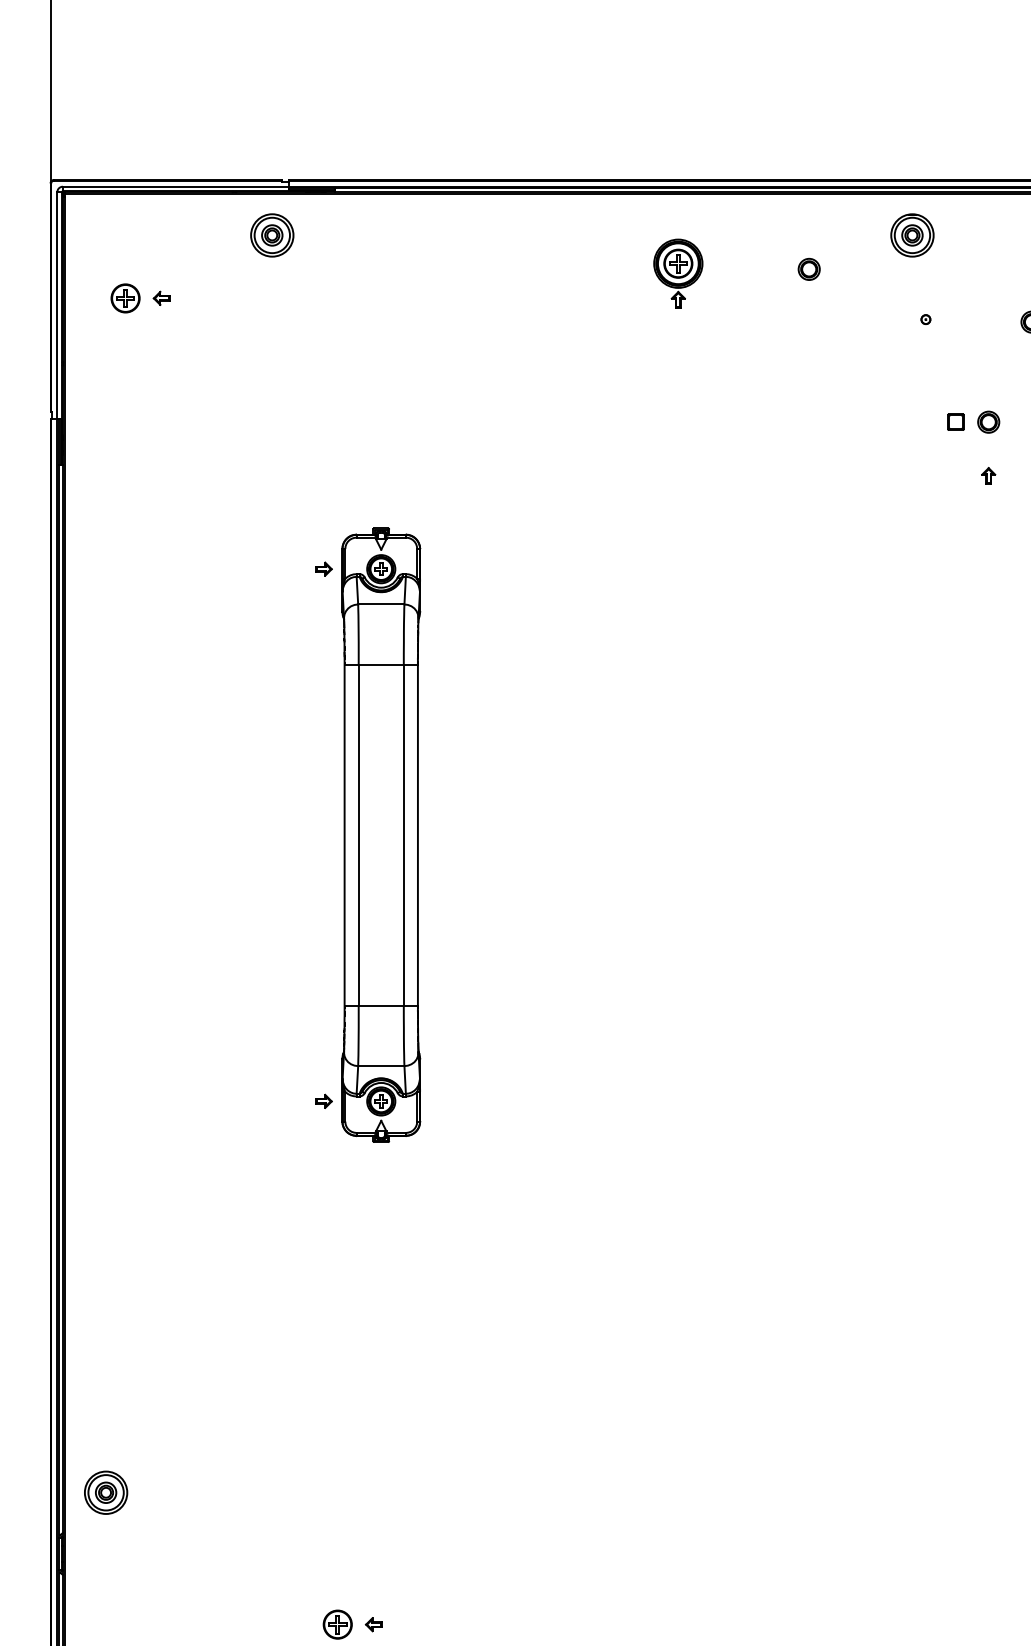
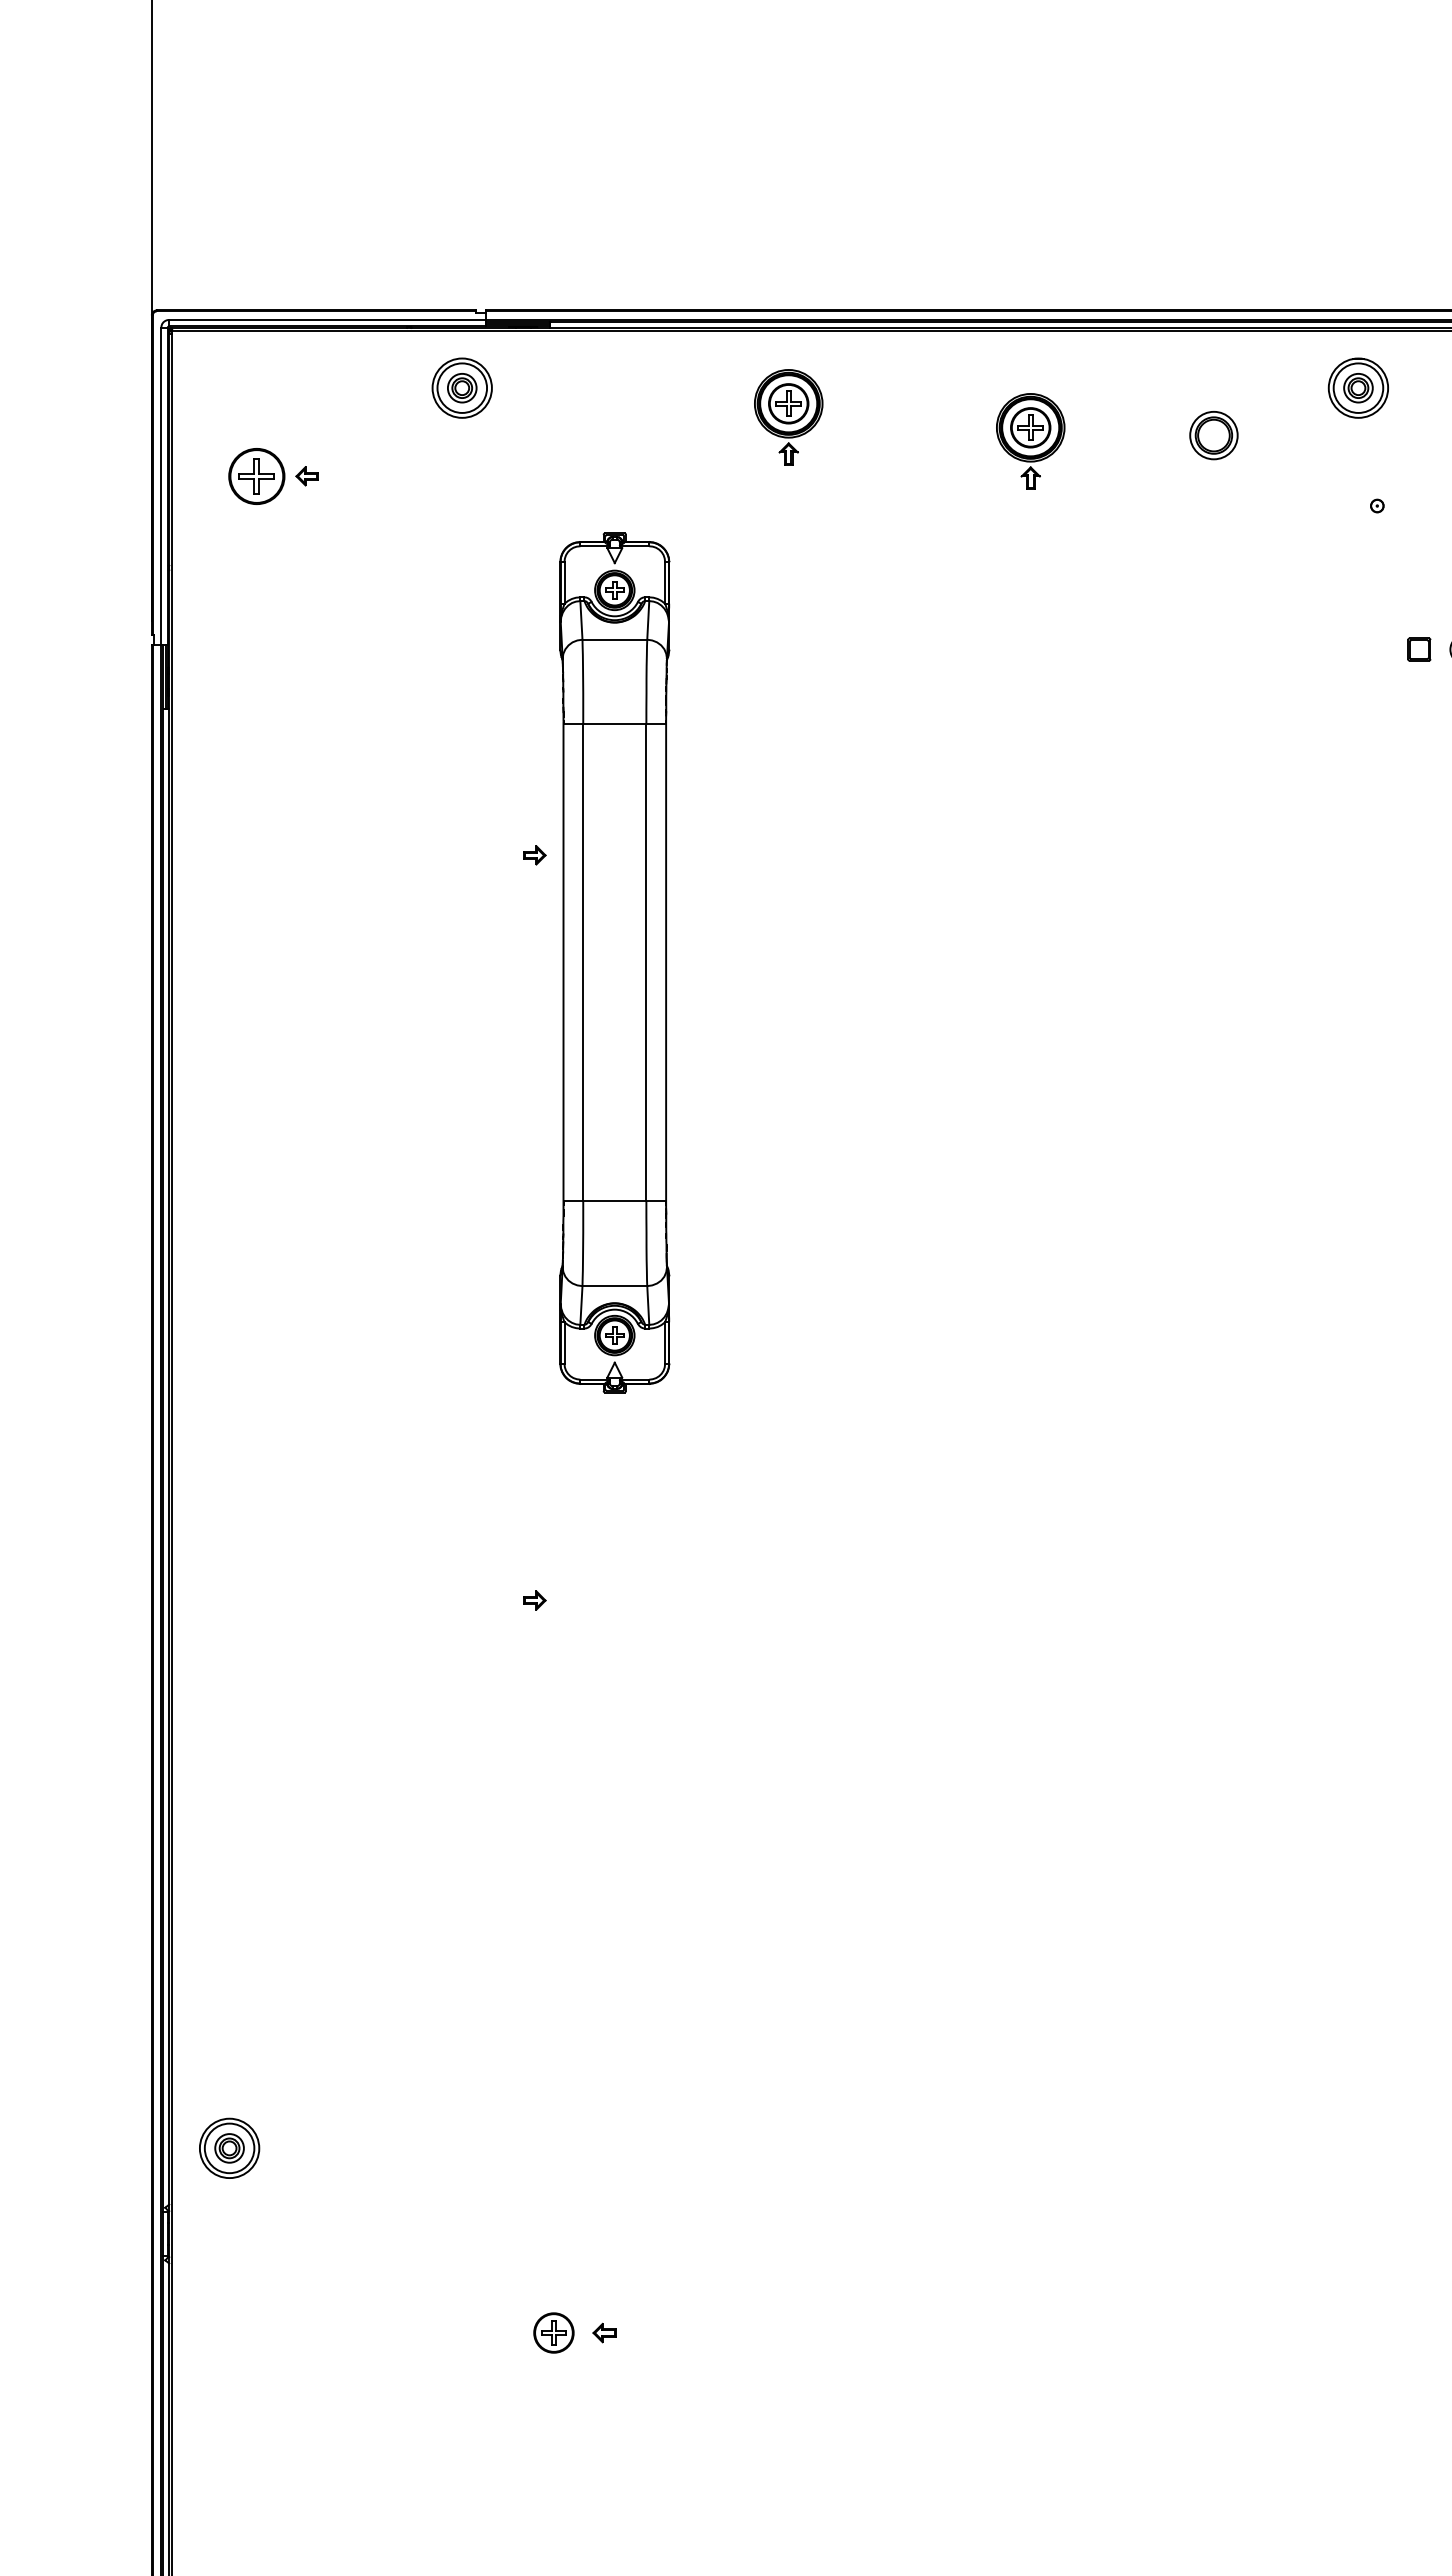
part: (505, 256) -> (788, 417), added
part: (808, 269) -> (1213, 435), size x1.6
part: (125, 297) -> (256, 475), size x1.4
part: (381, 834) -> (614, 962), moved

